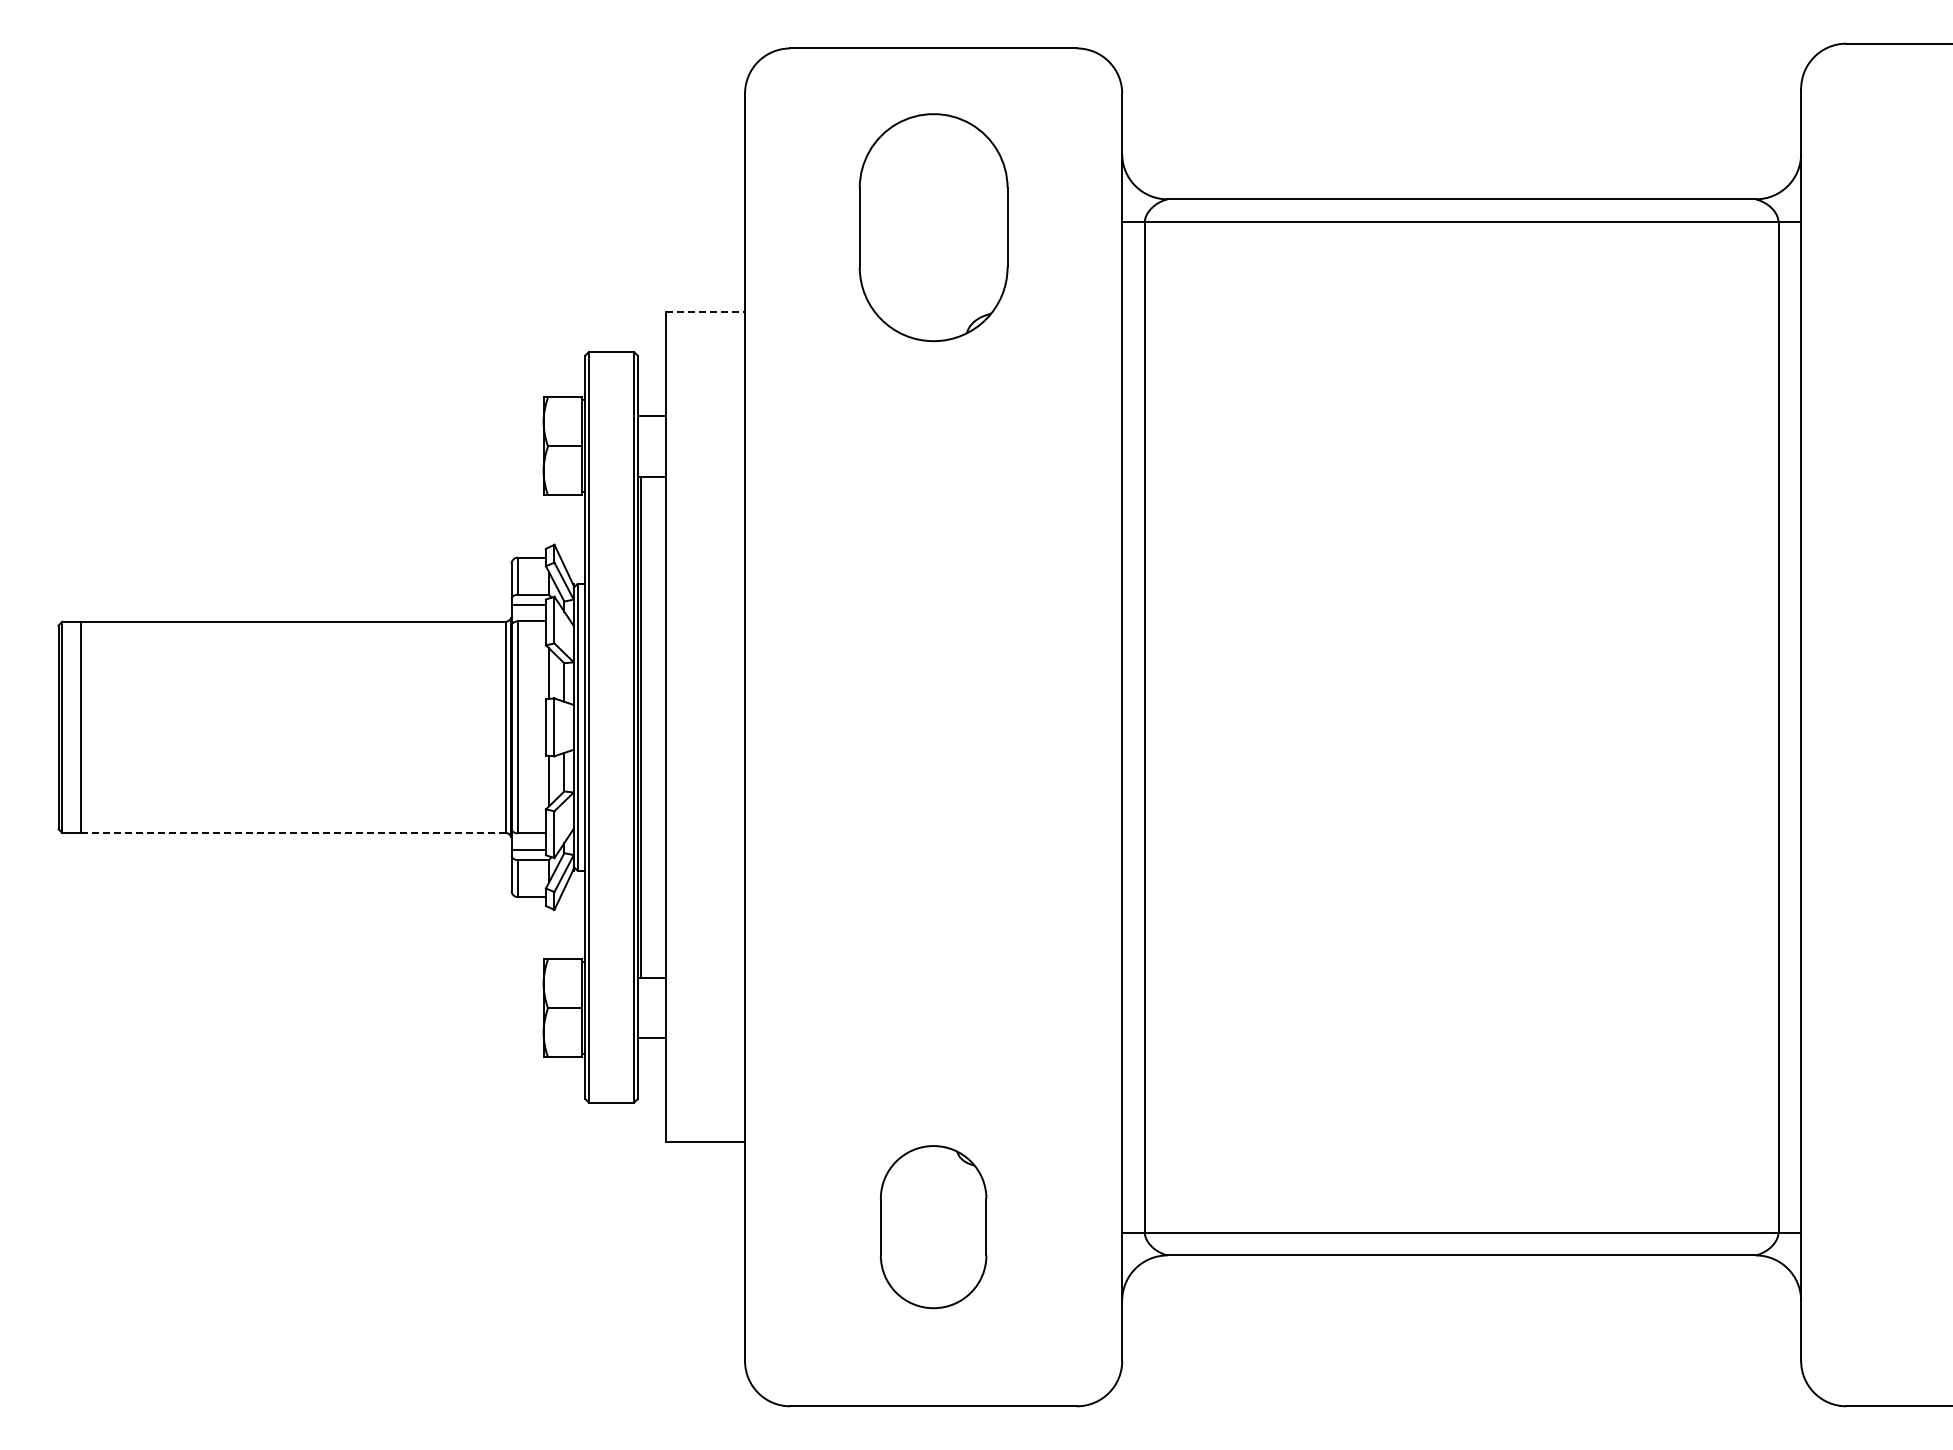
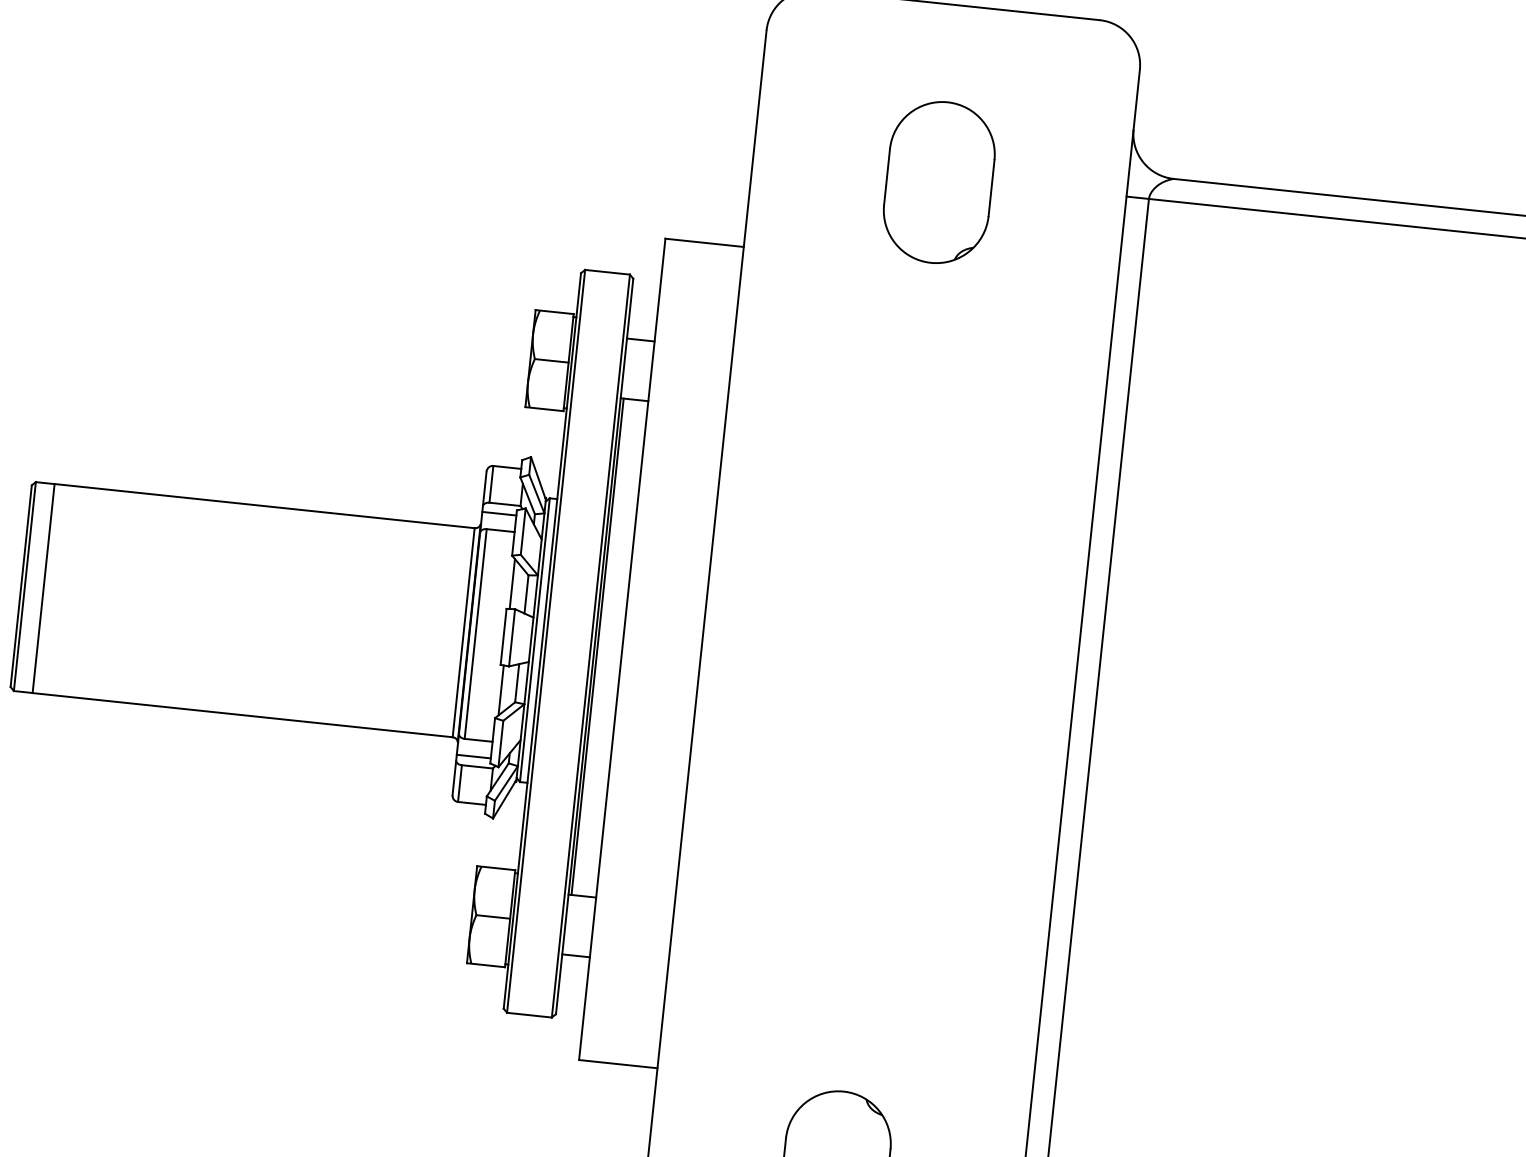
part: (933, 227) -> (939, 182), size x0.71
line: (705, 312) -> (704, 242), dashed -> solid
line: (293, 832) -> (242, 714), dashed -> solid

